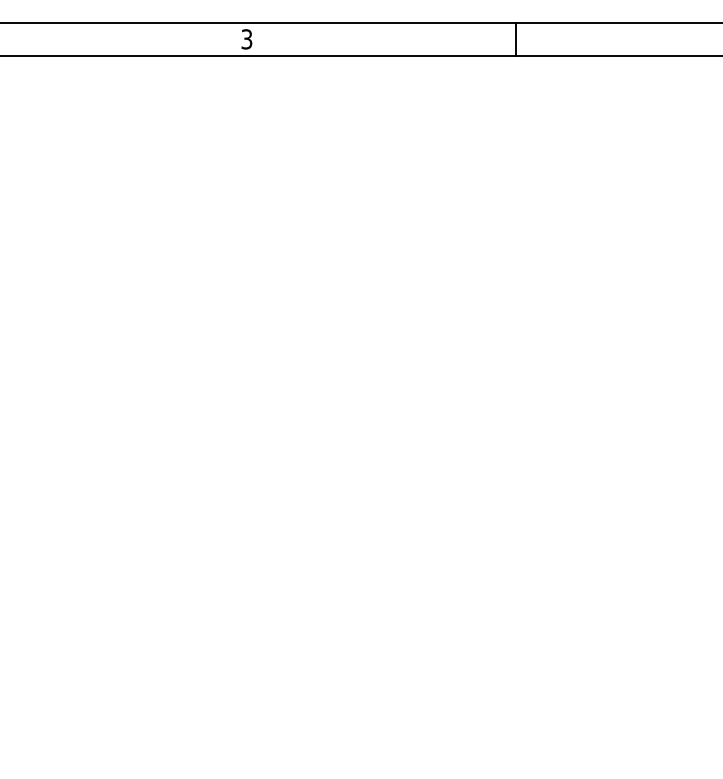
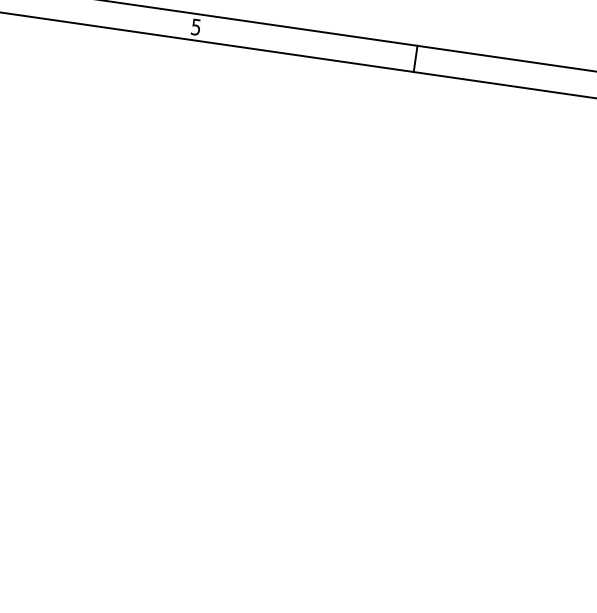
text: (247, 38) -> (196, 26), 3 -> 5

